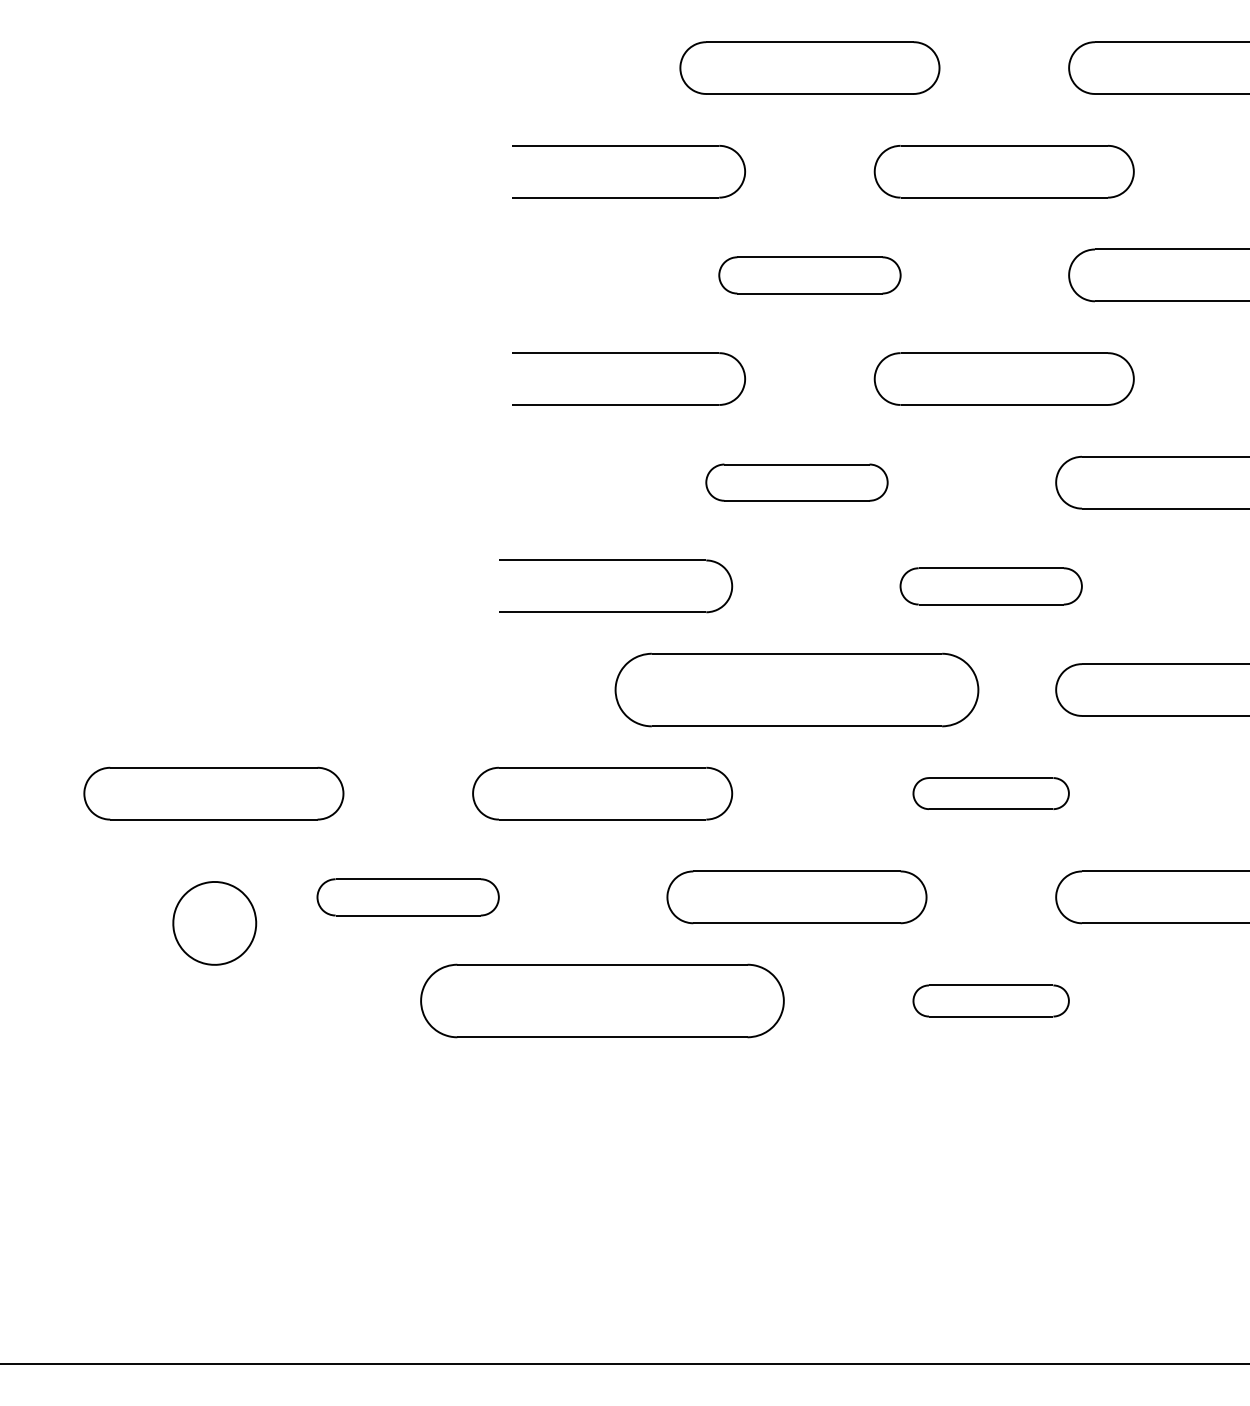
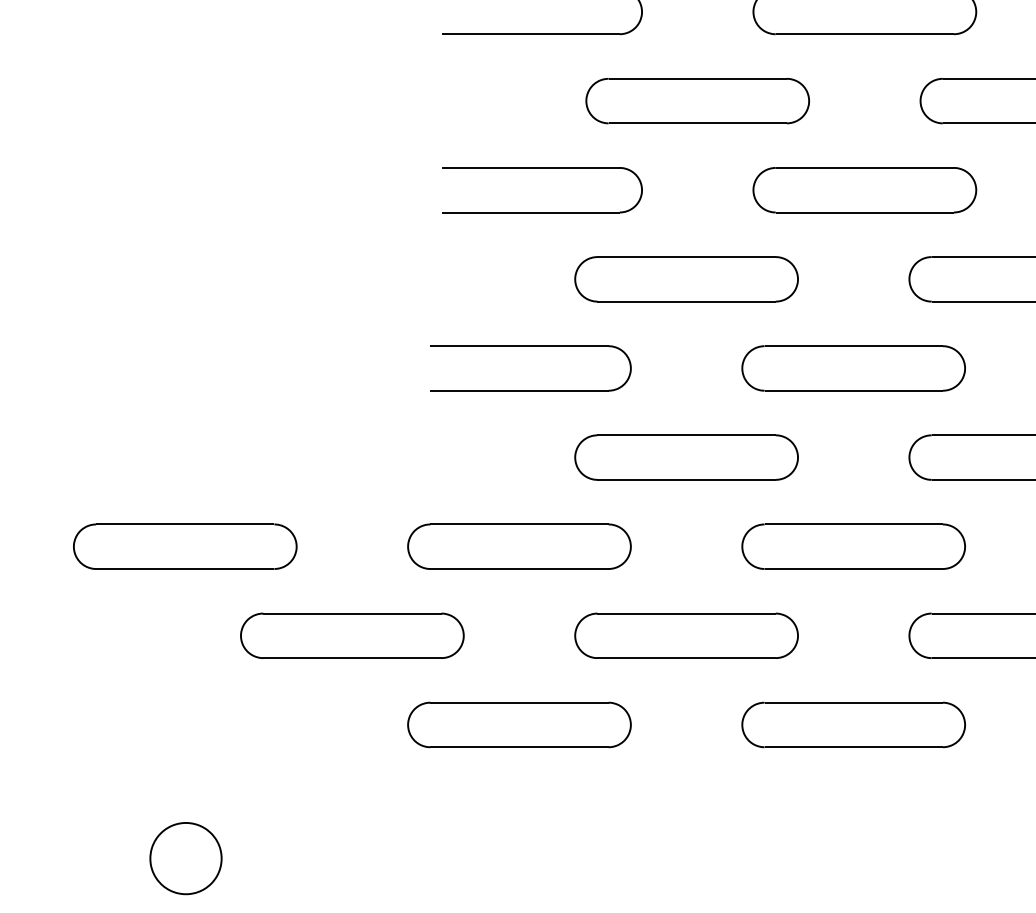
part: (809, 275) -> (697, 101), size x1.43
part: (796, 482) -> (686, 279), size x1.43
part: (990, 586) -> (852, 368), size x1.43
part: (796, 689) -> (686, 457), size x0.71
part: (990, 793) -> (852, 546), size x1.67
part: (407, 897) -> (351, 635), size x1.43
part: (214, 923) -> (185, 858), moved
part: (602, 1000) -> (519, 724), size x0.71
part: (990, 1000) -> (852, 724), size x1.67

